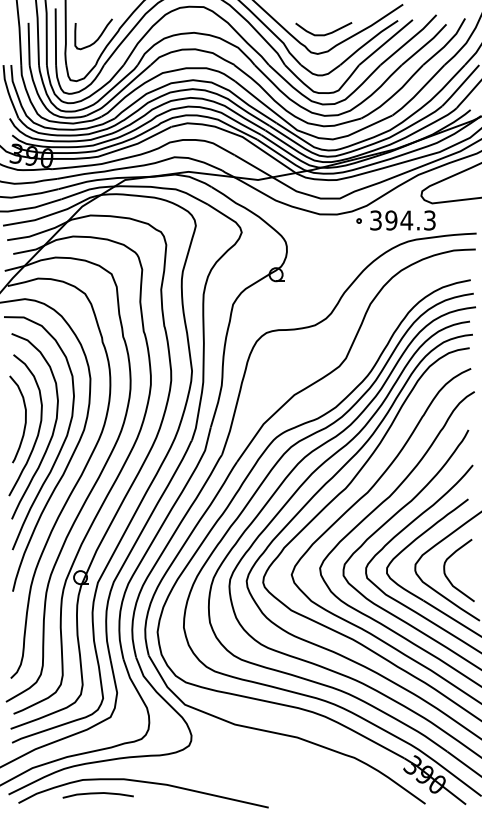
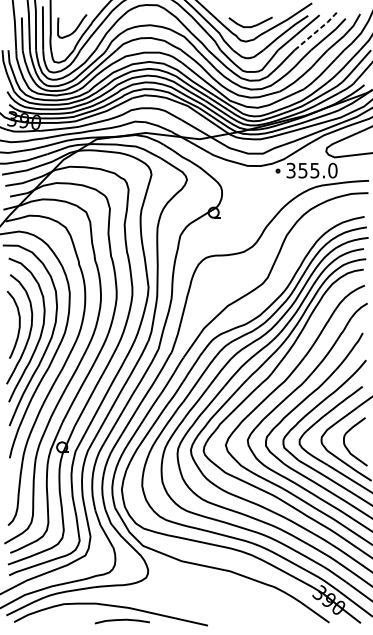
line: (409, 40) -> (317, 31), solid -> dashed
text: (410, 220) -> (317, 170), 394.3 -> 355.0
curve: (97, 794) -> (121, 620), moved

